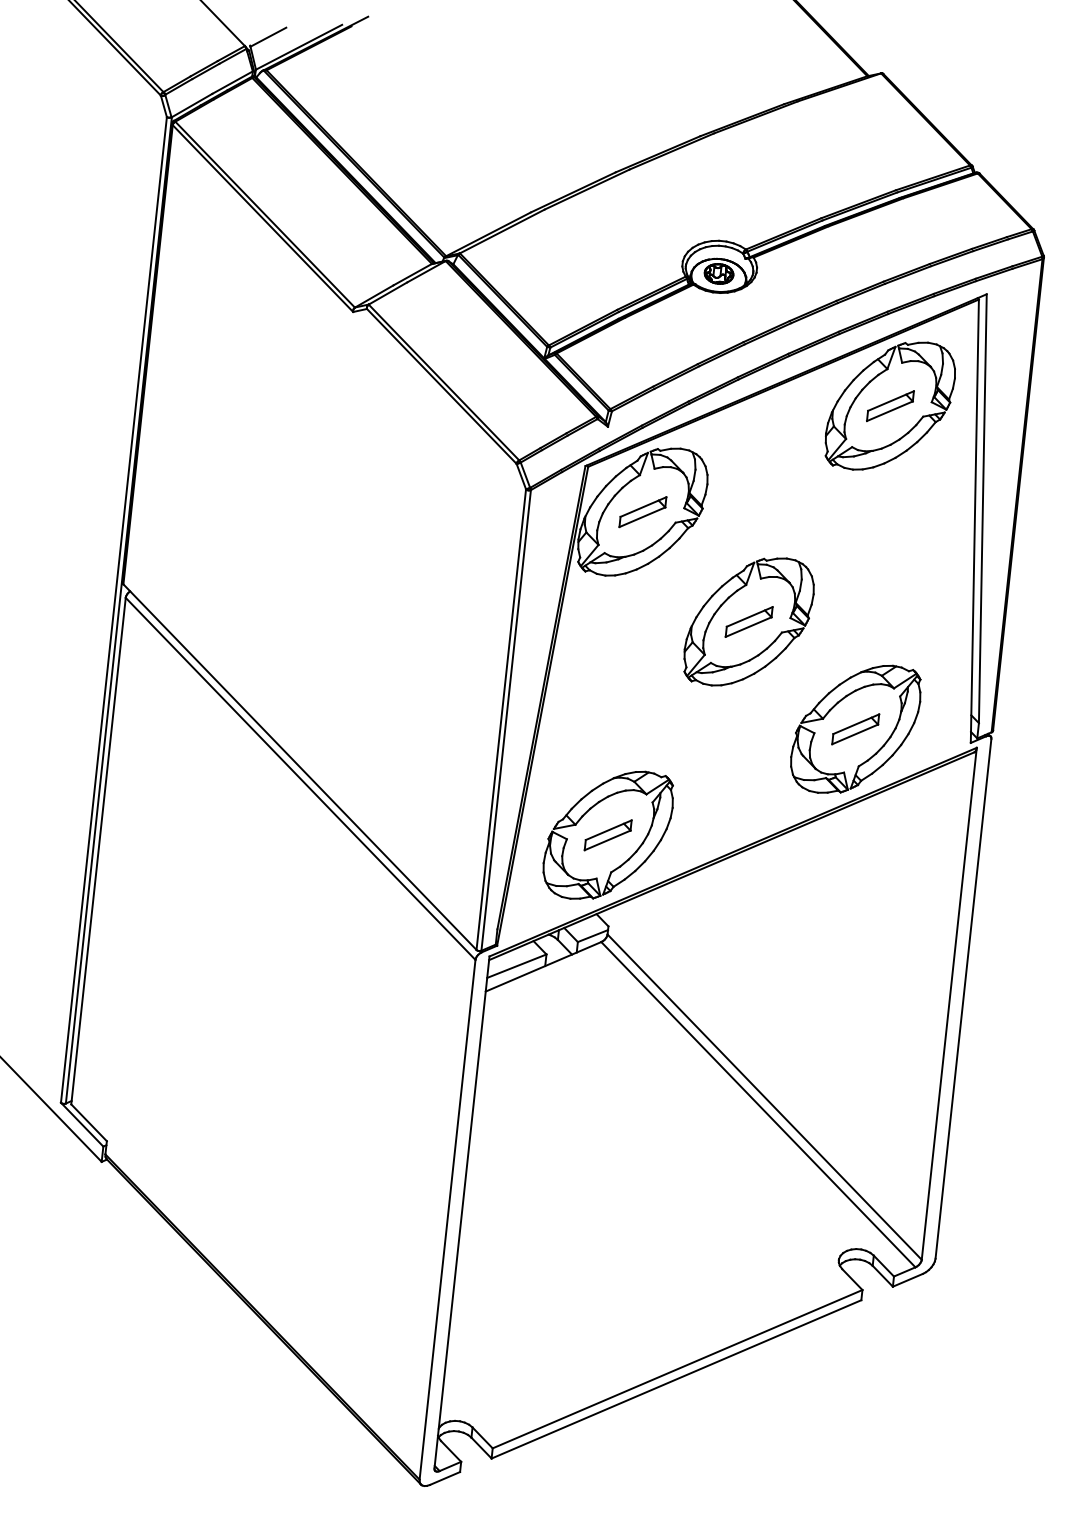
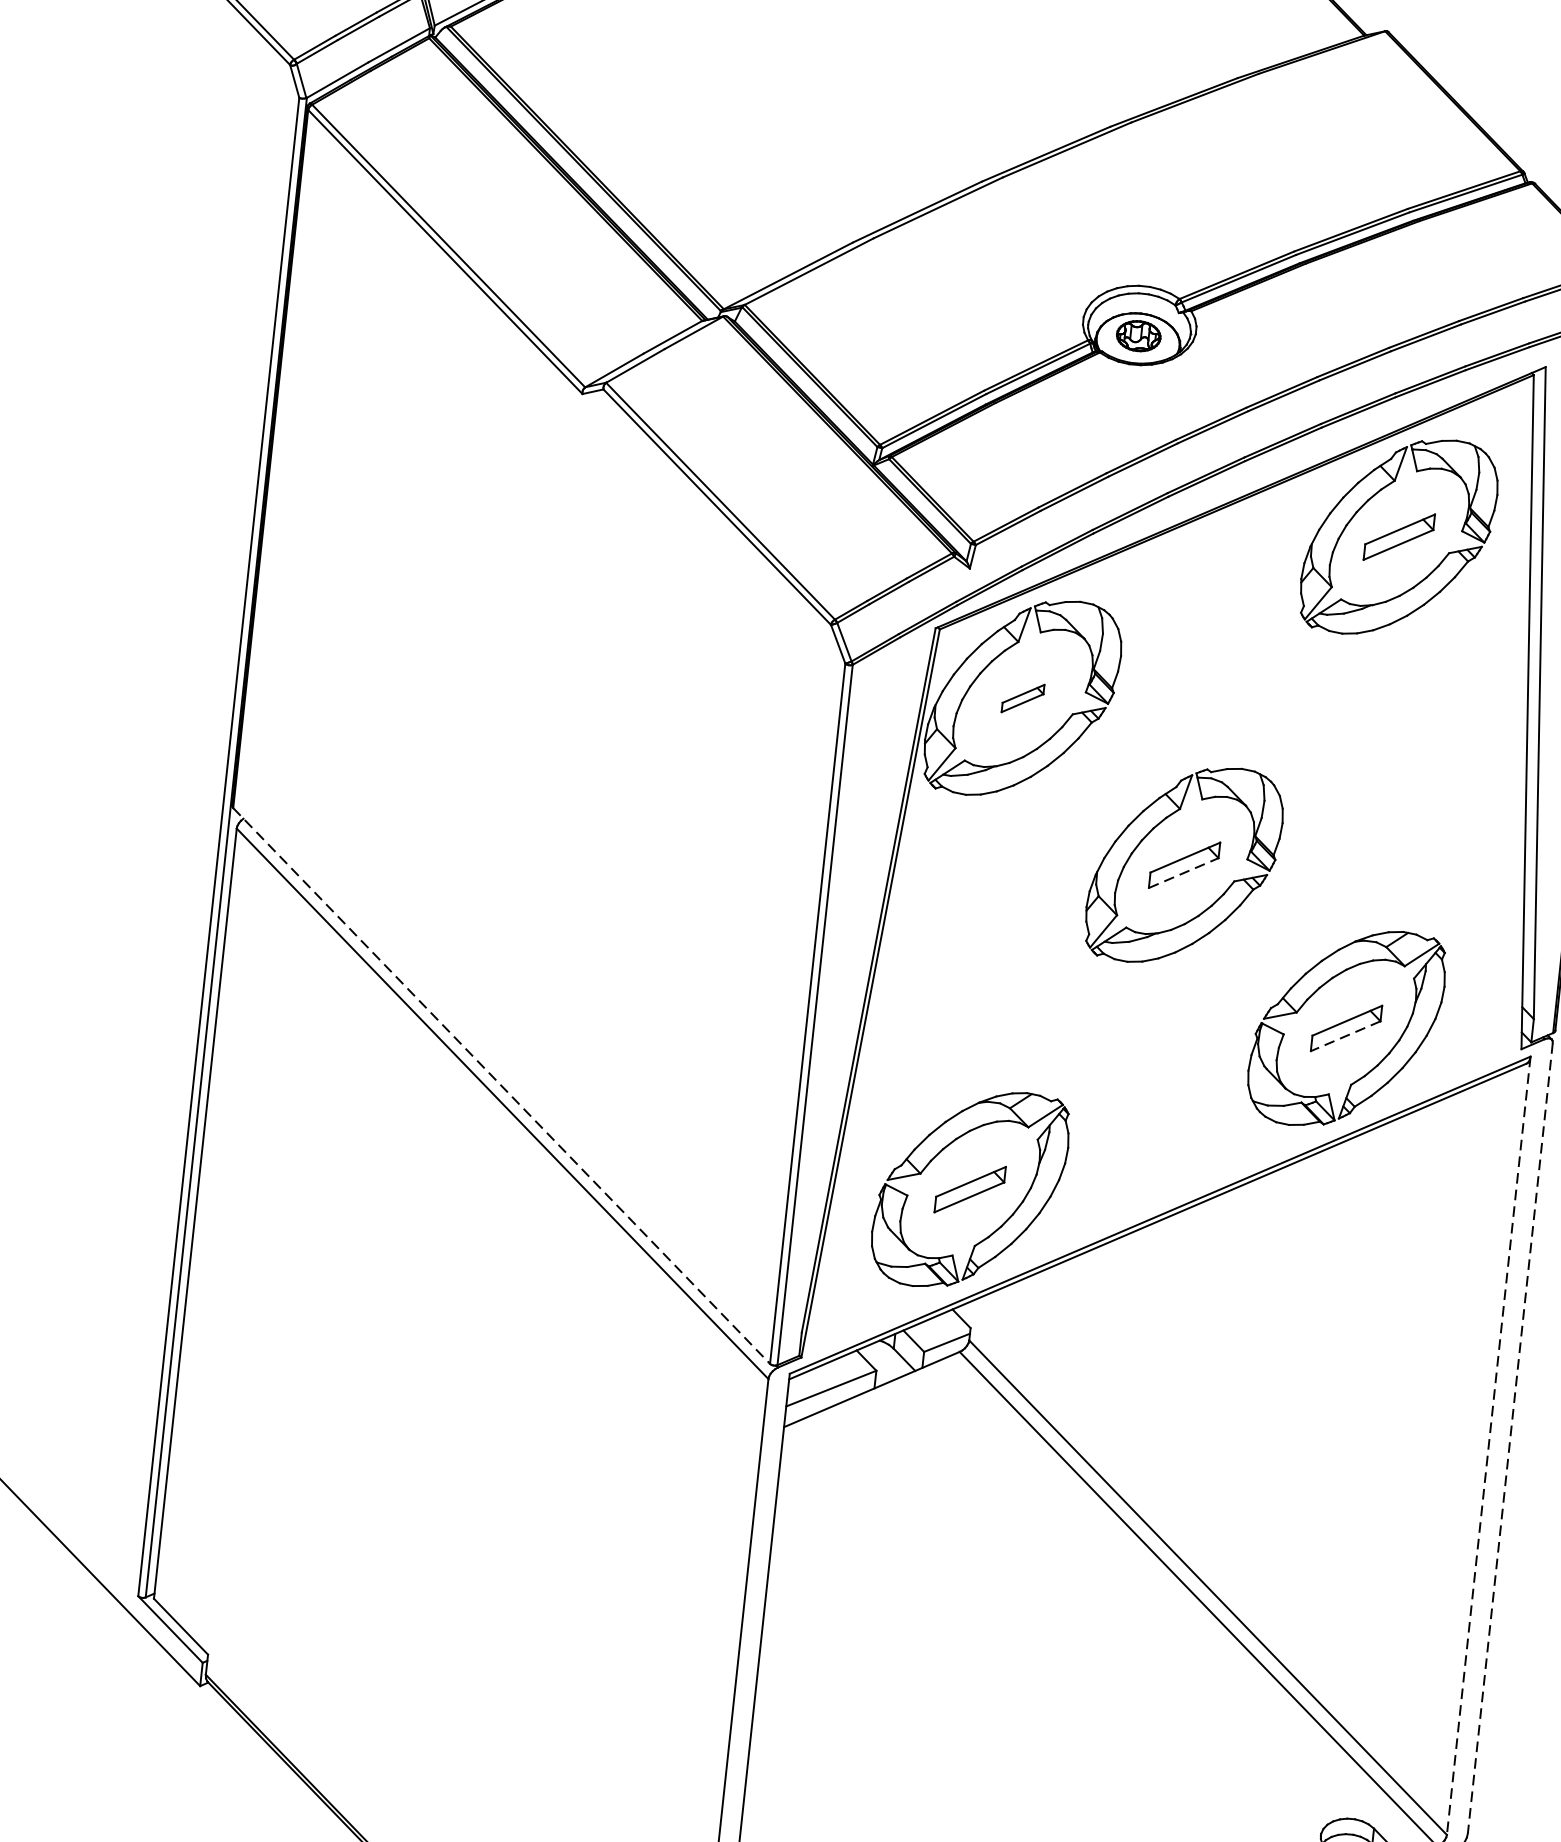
part: (642, 512) -> (1022, 698), size x0.6
line: (748, 627) -> (1183, 873), solid -> dashed
line: (855, 734) -> (1346, 1036), solid -> dashed
line: (300, 767) -> (502, 1086), solid -> dashed
line: (963, 999) -> (1510, 1439), solid -> dashed
line: (949, 1004) -> (1489, 1446), solid -> dashed

